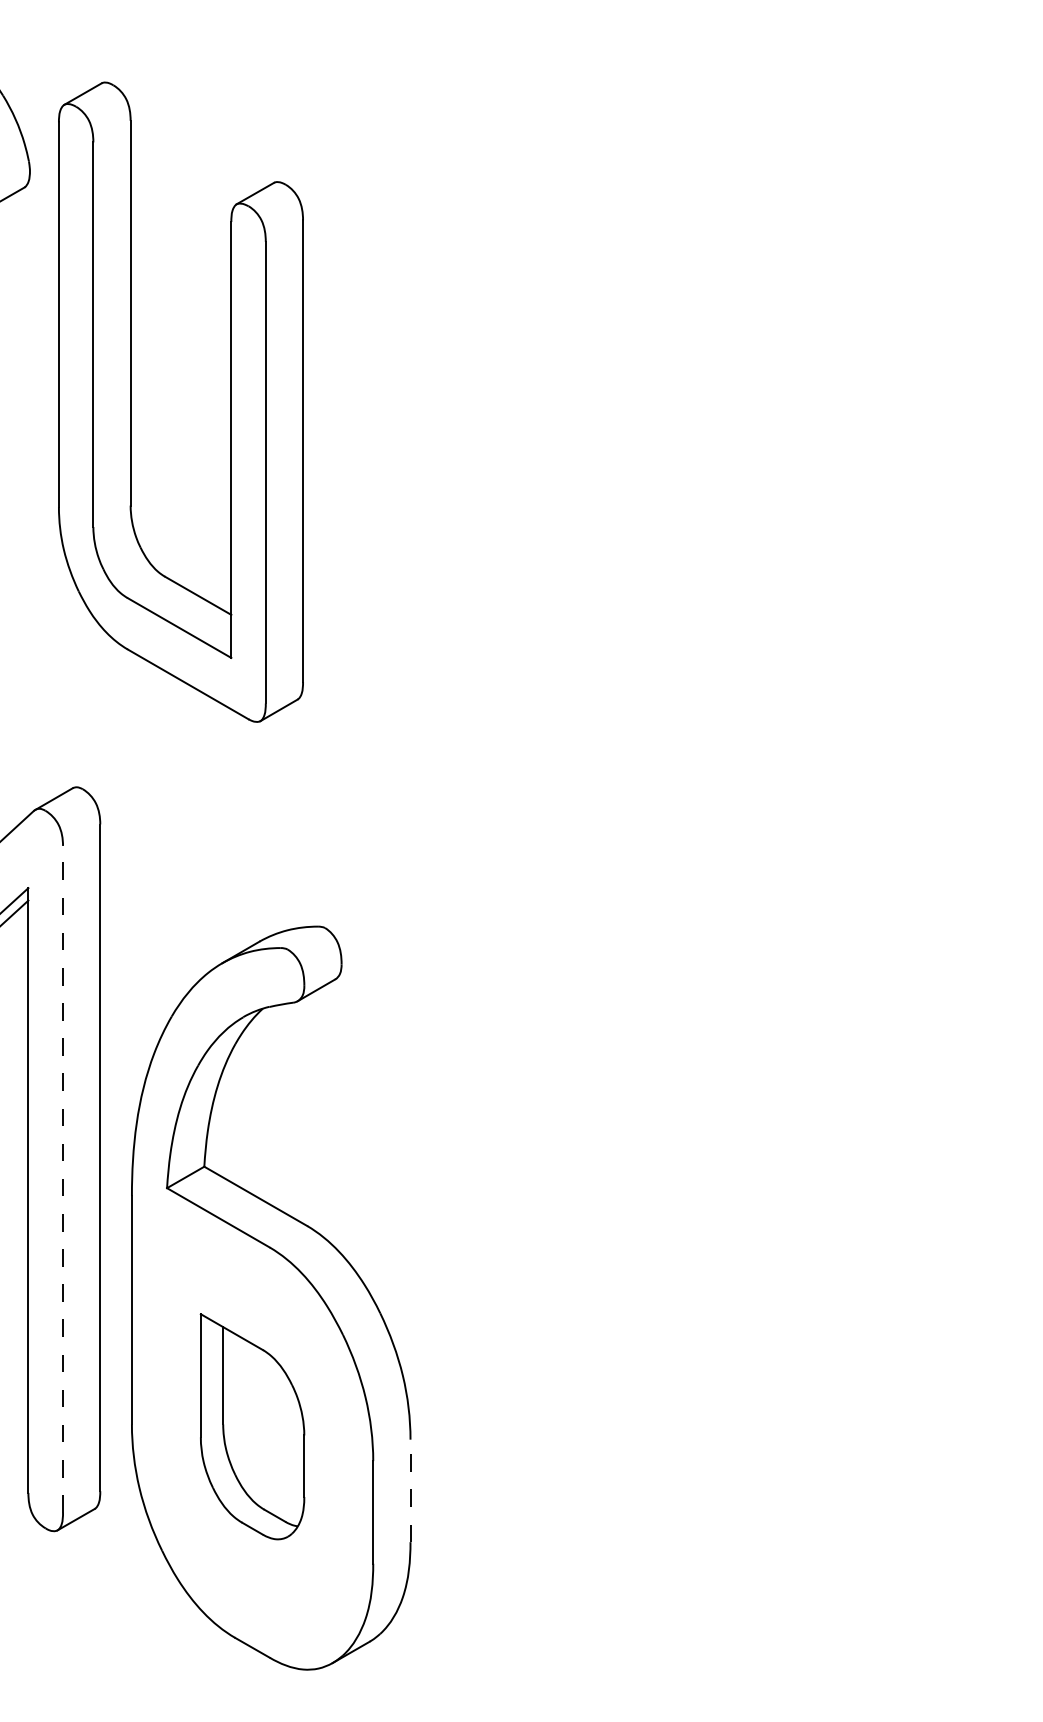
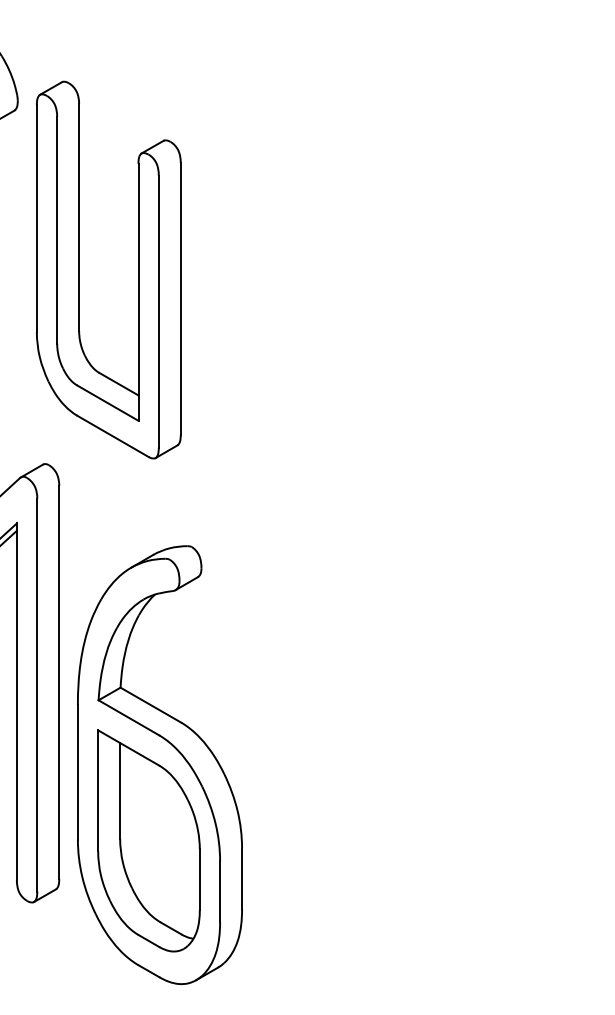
part: (131, 401) -> (79, 269), moved
line: (63, 1179) -> (37, 695), dashed -> solid
part: (251, 1426) -> (148, 840), size x1.67
line: (411, 1490) -> (242, 878), dashed -> solid

